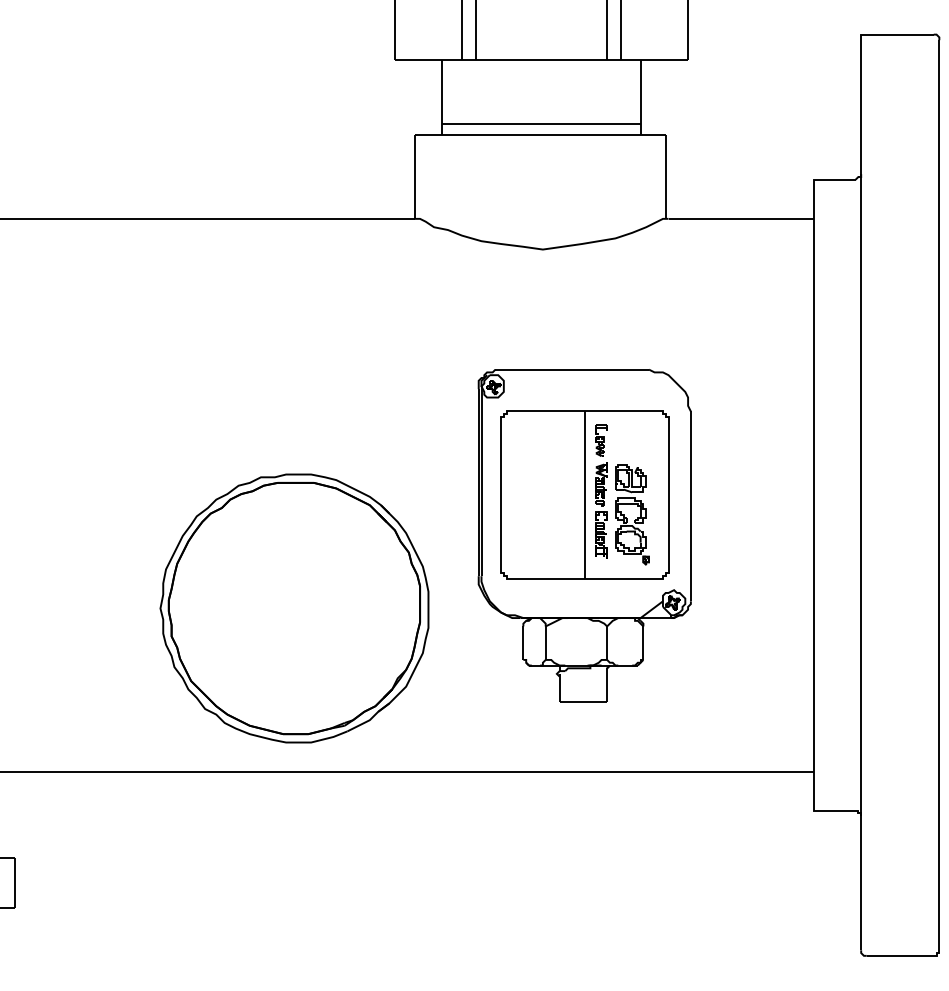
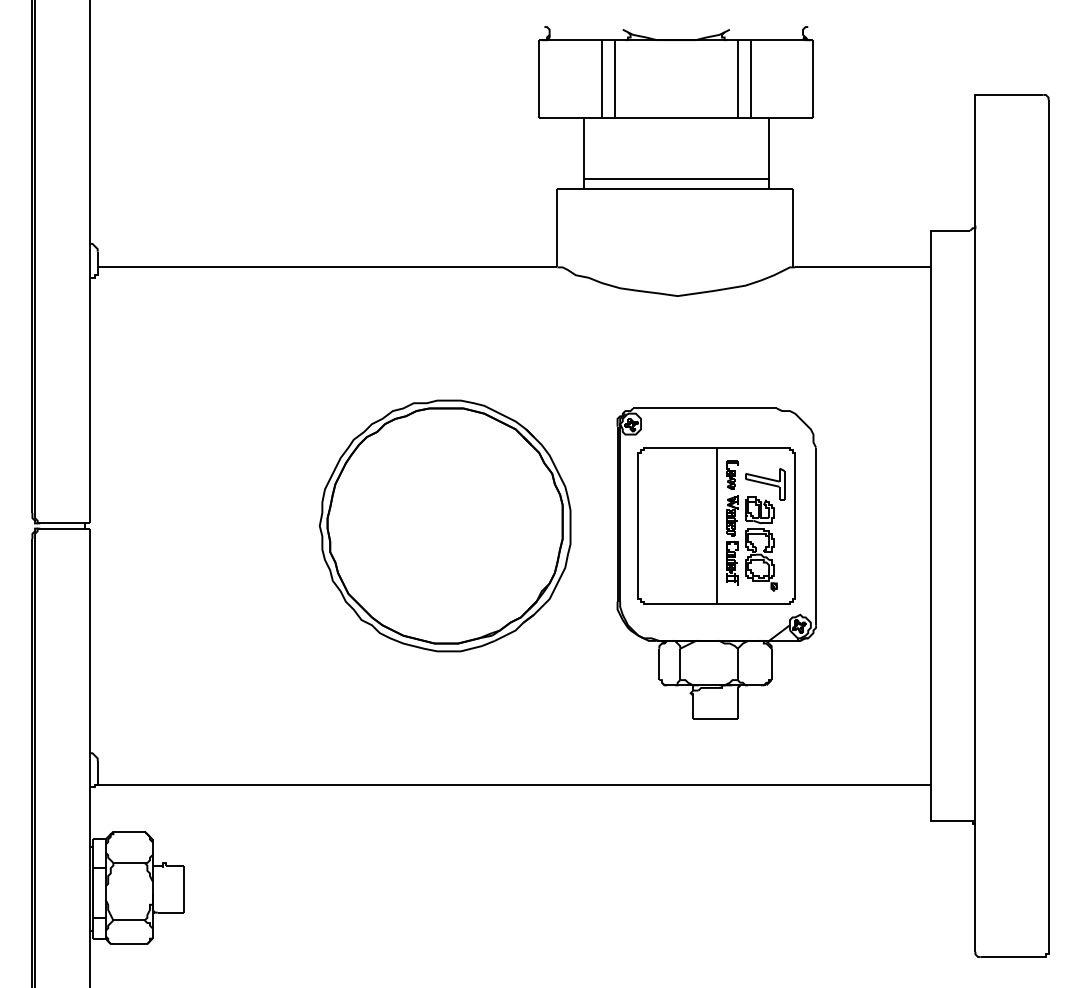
part: (636, 450) -> (765, 484), added
part: (294, 607) -> (445, 525), moved

